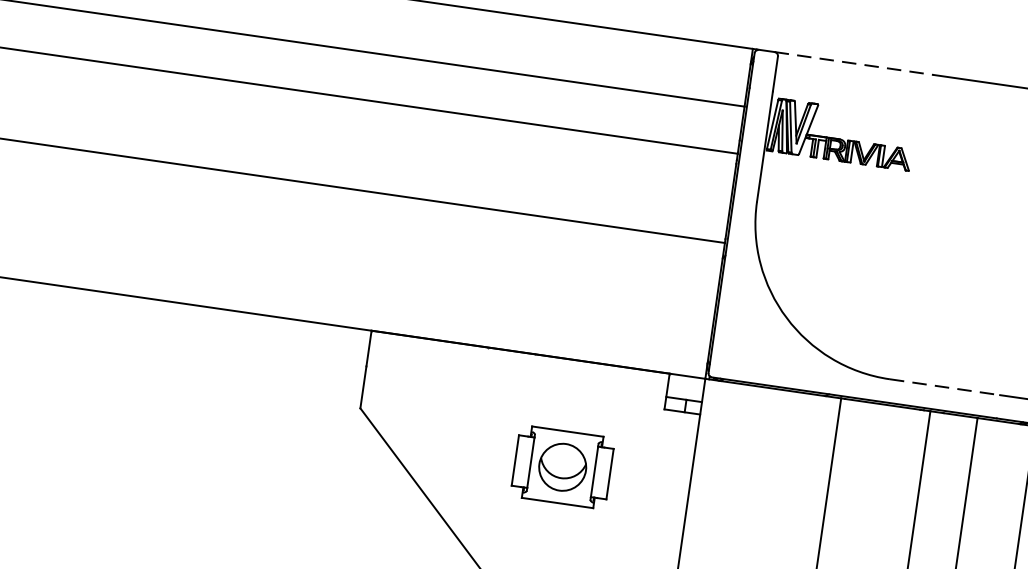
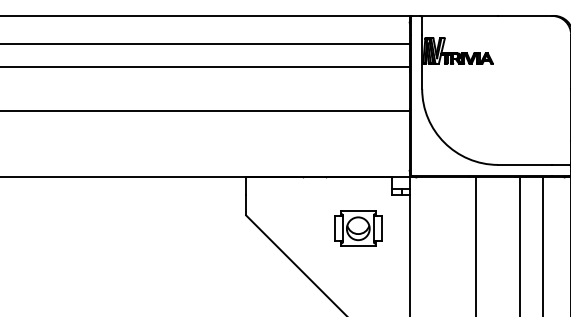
line: (854, 62) -> (459, 15), dashed -> solid
line: (945, 386) -> (525, 164), dashed -> solid
part: (563, 466) -> (358, 228), moved

